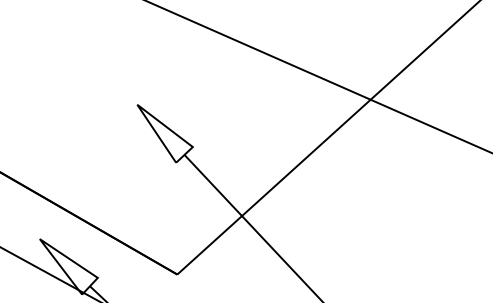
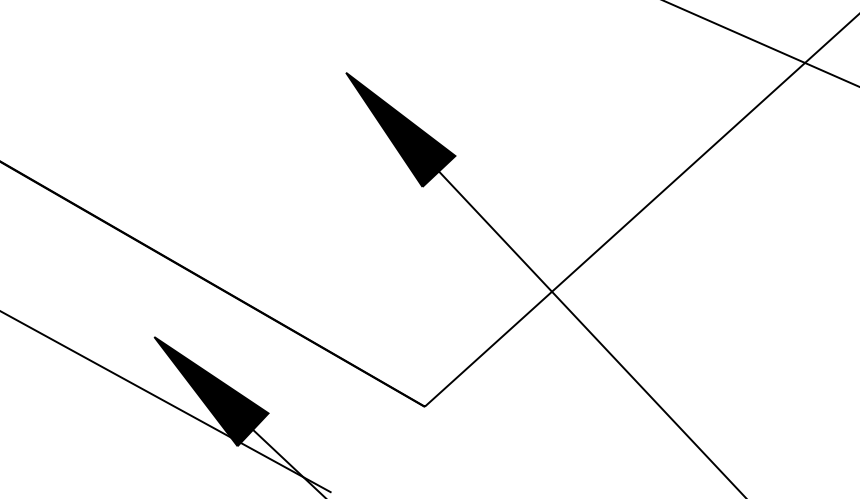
fill: (164, 133) -> (399, 129), added
fill: (68, 266) -> (210, 390), added

